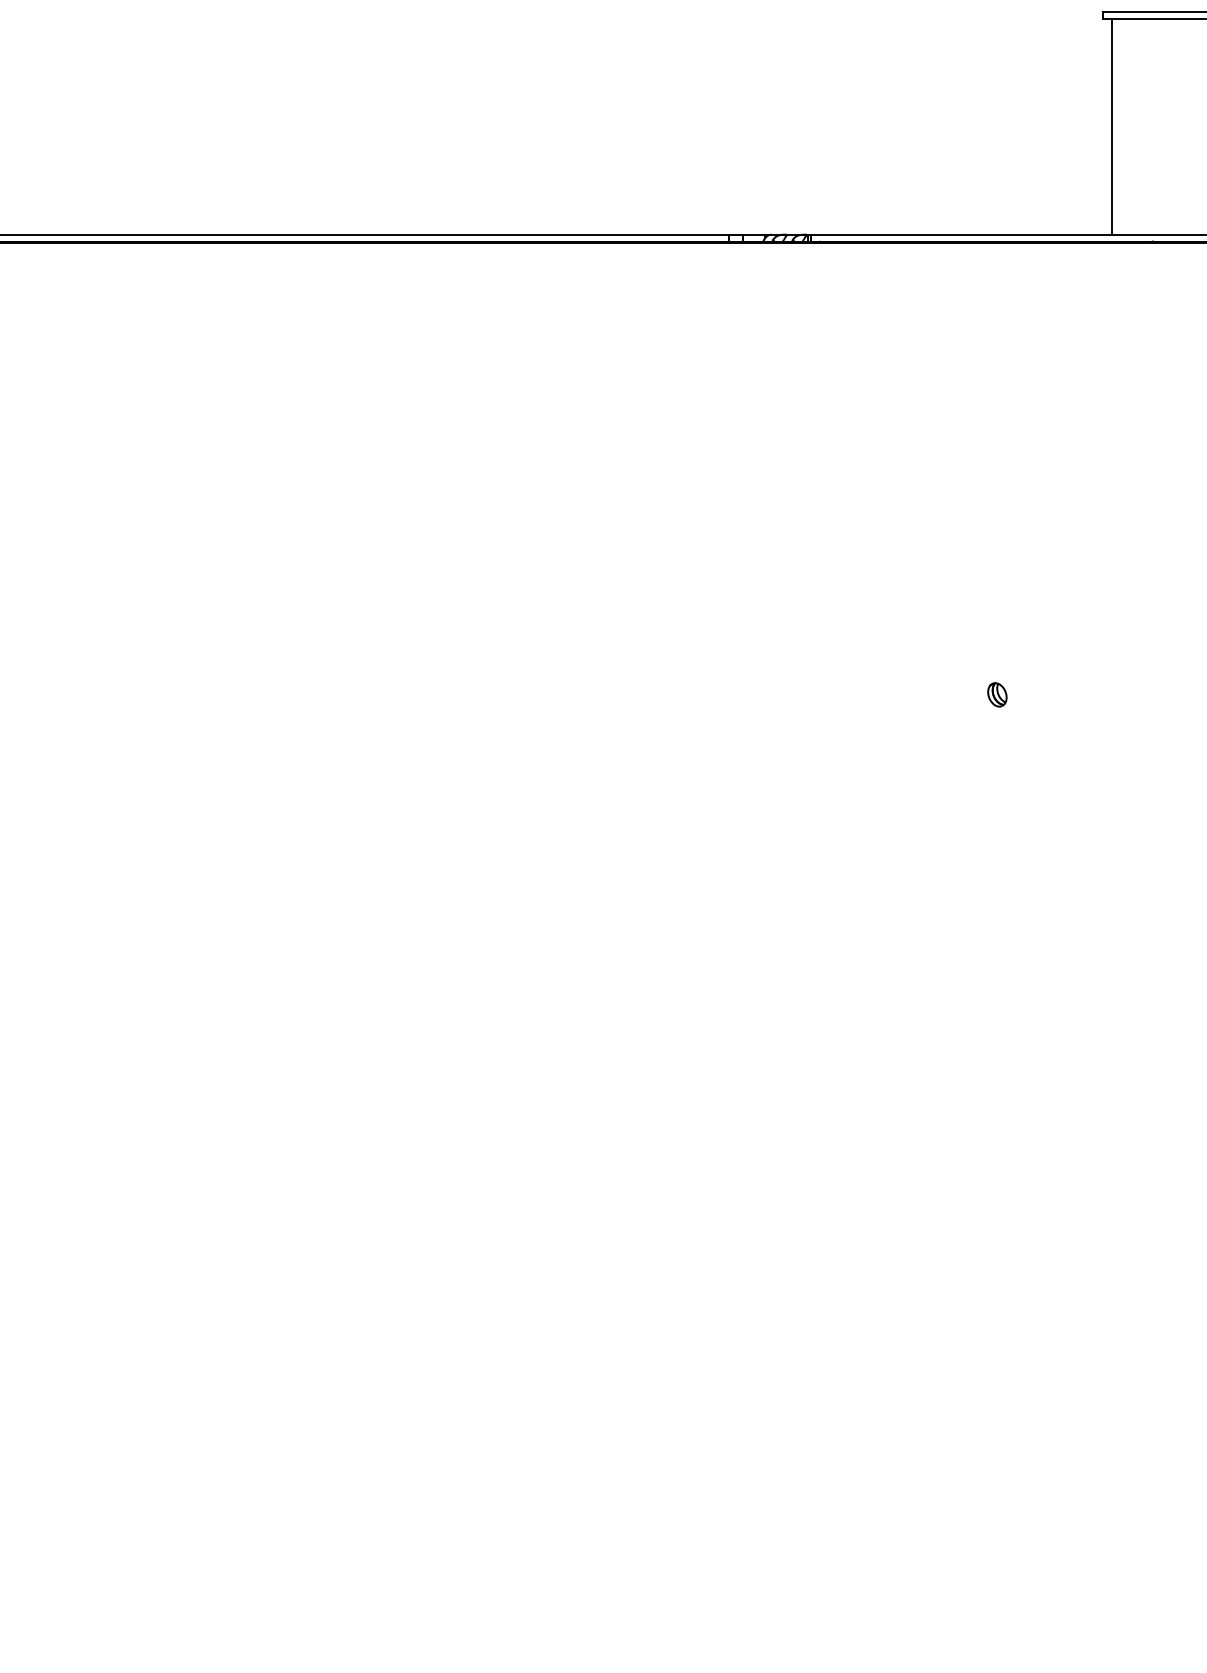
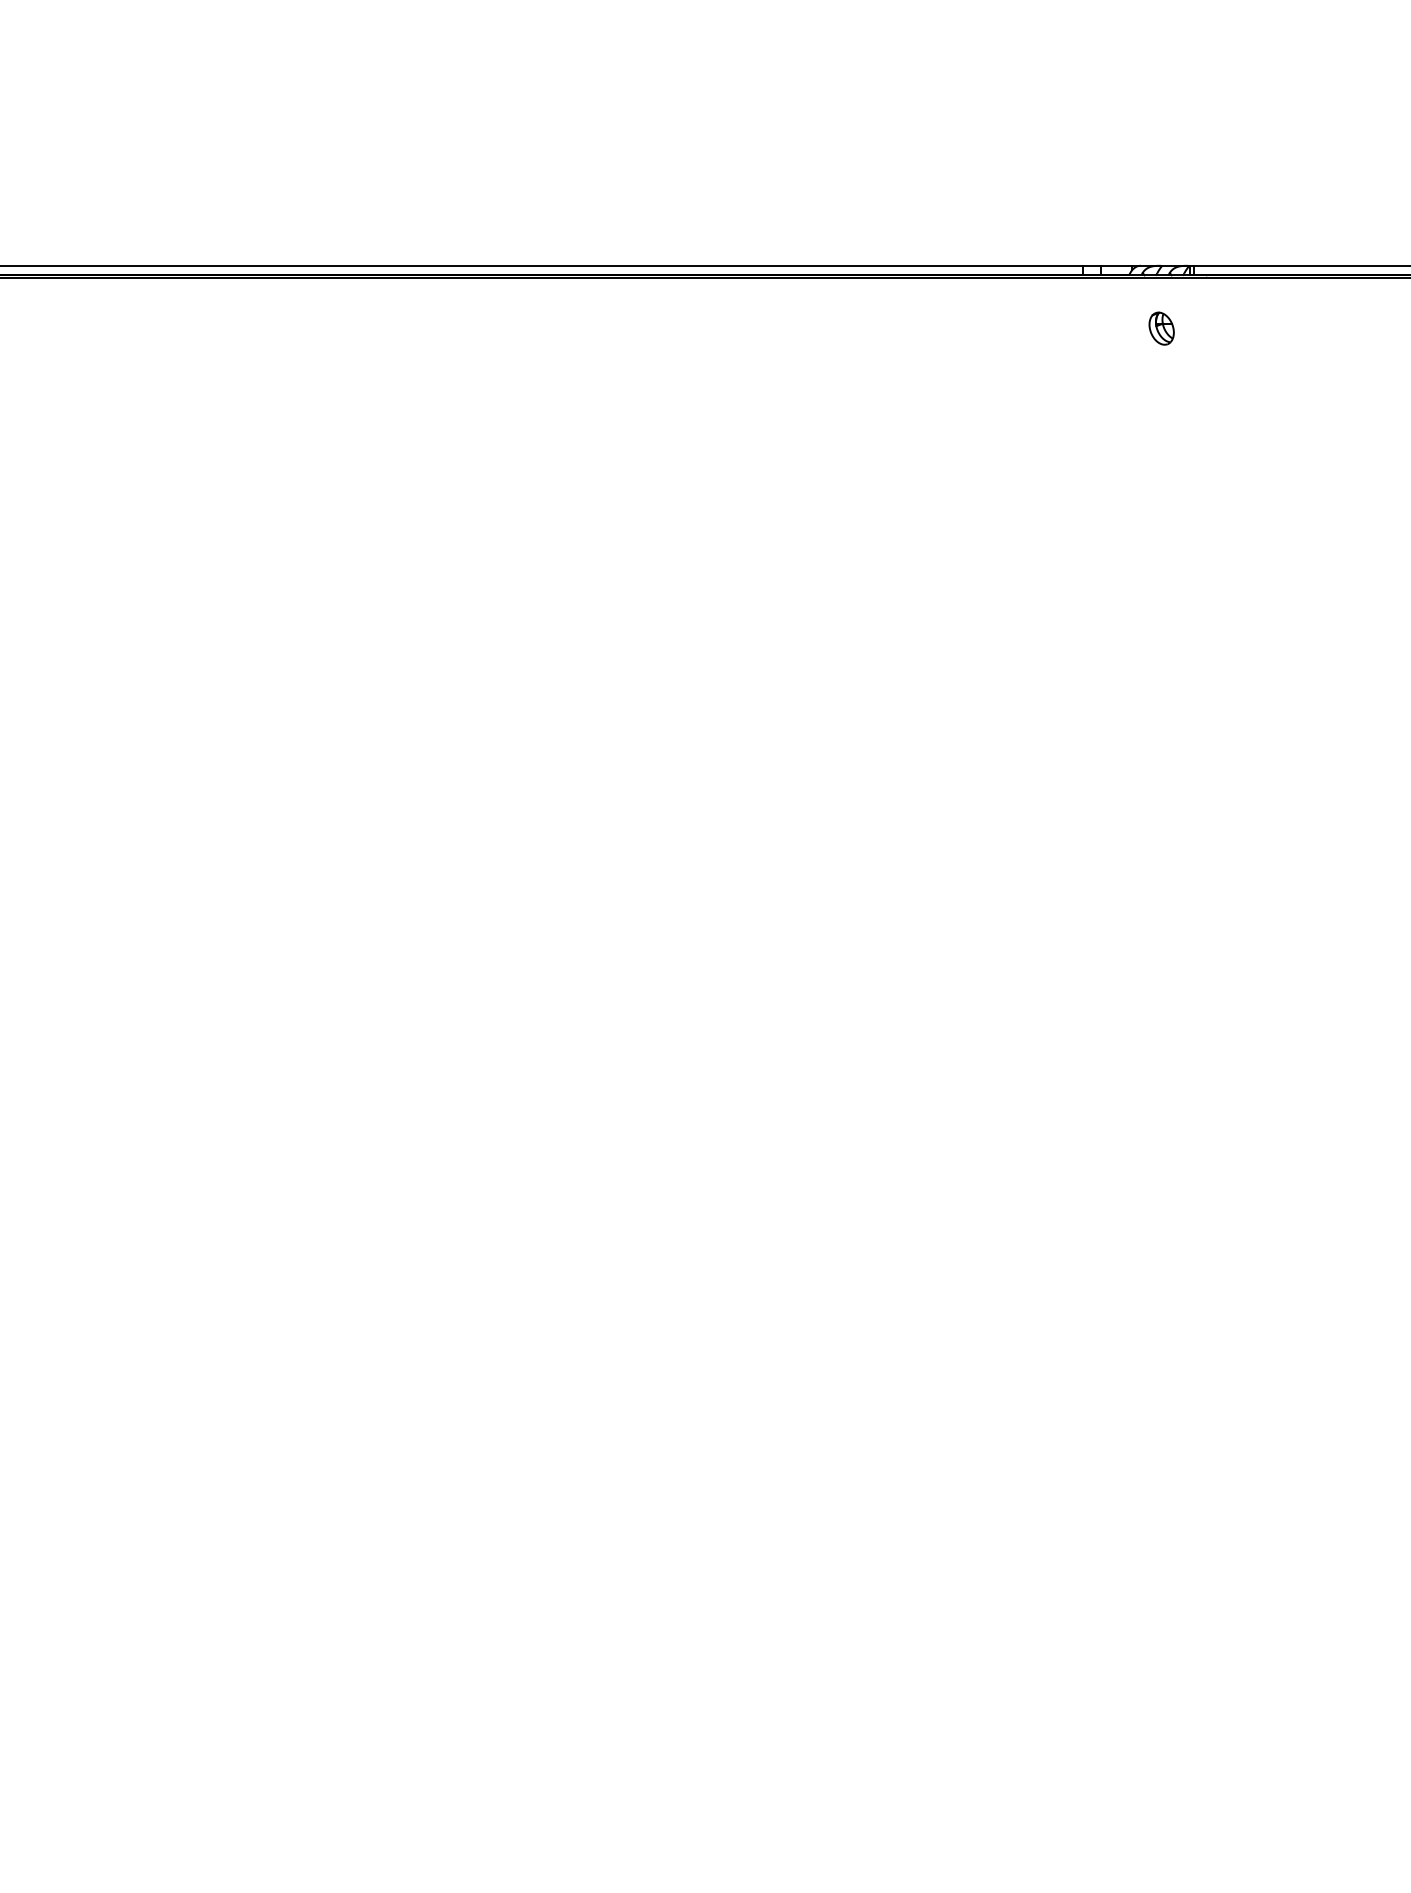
part: (786, 280) -> (1160, 328), added

